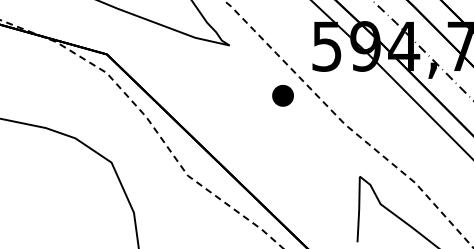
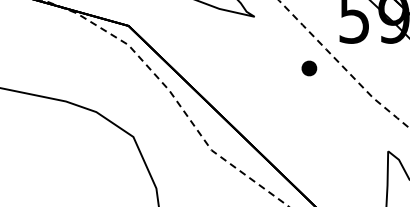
part: (282, 95) -> (308, 68), size x0.7

